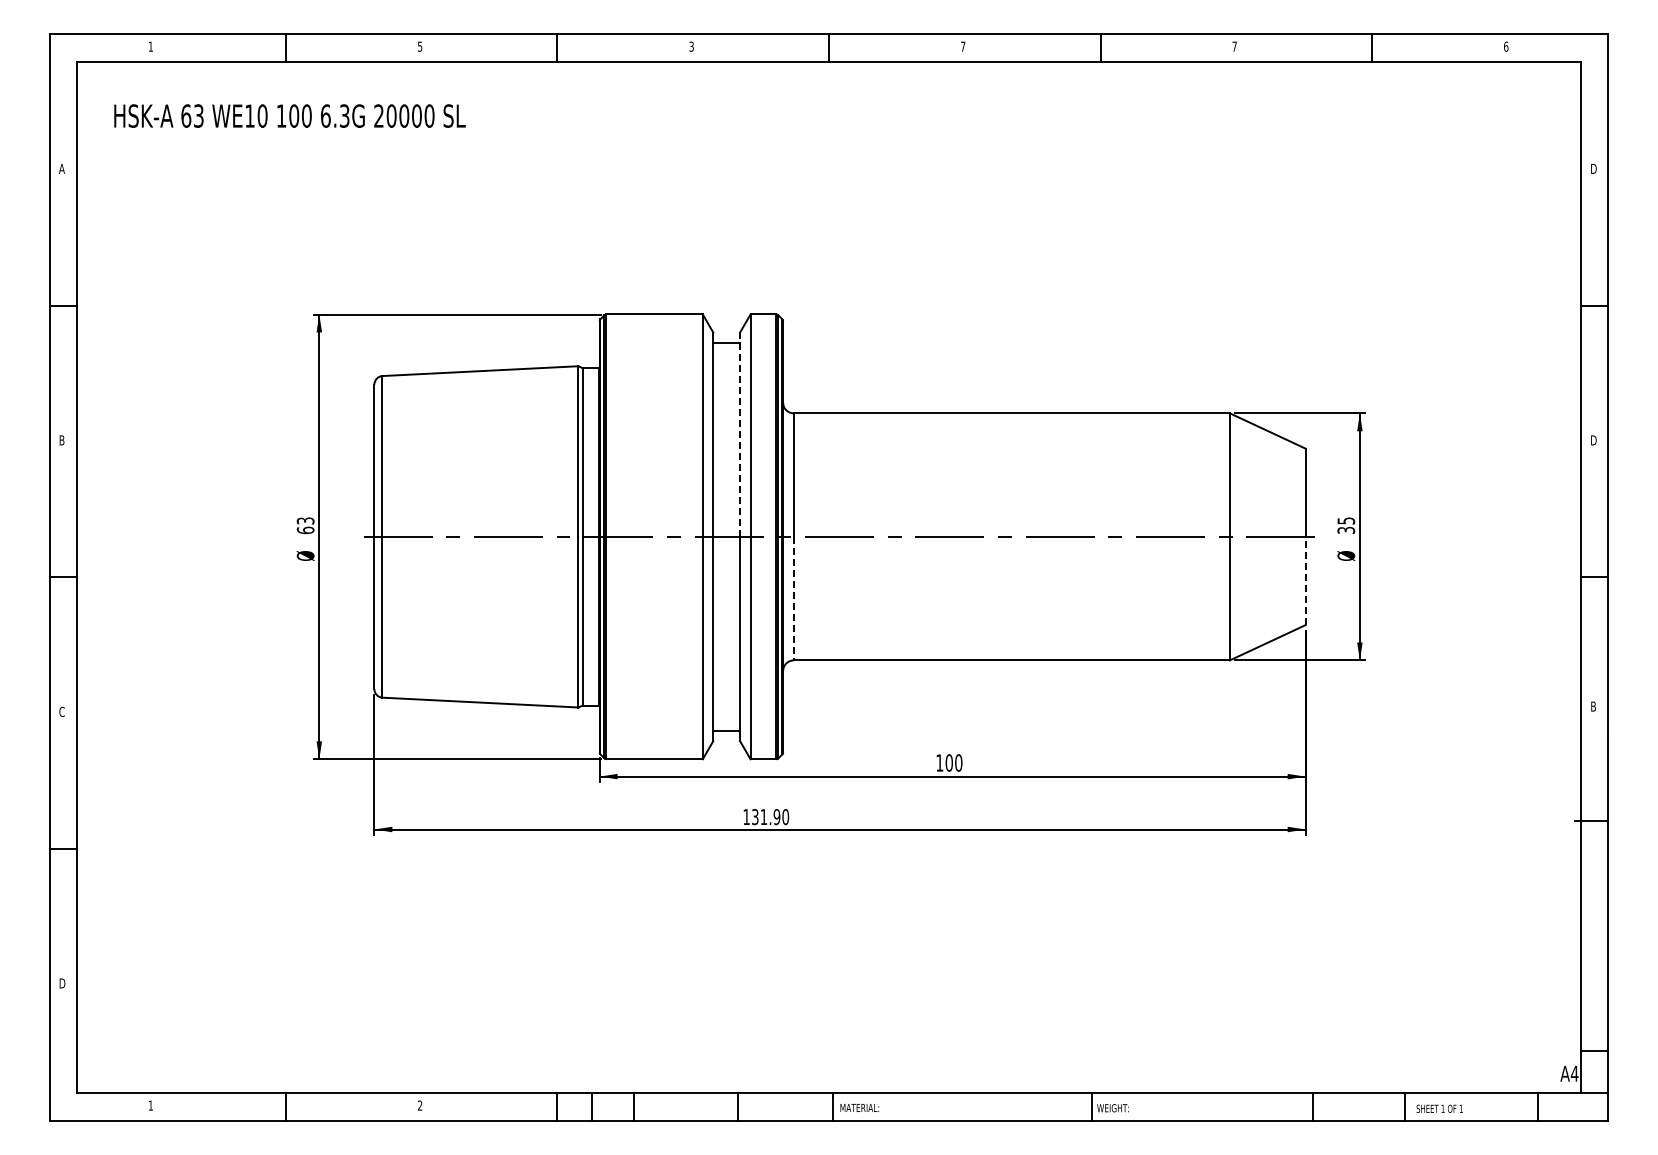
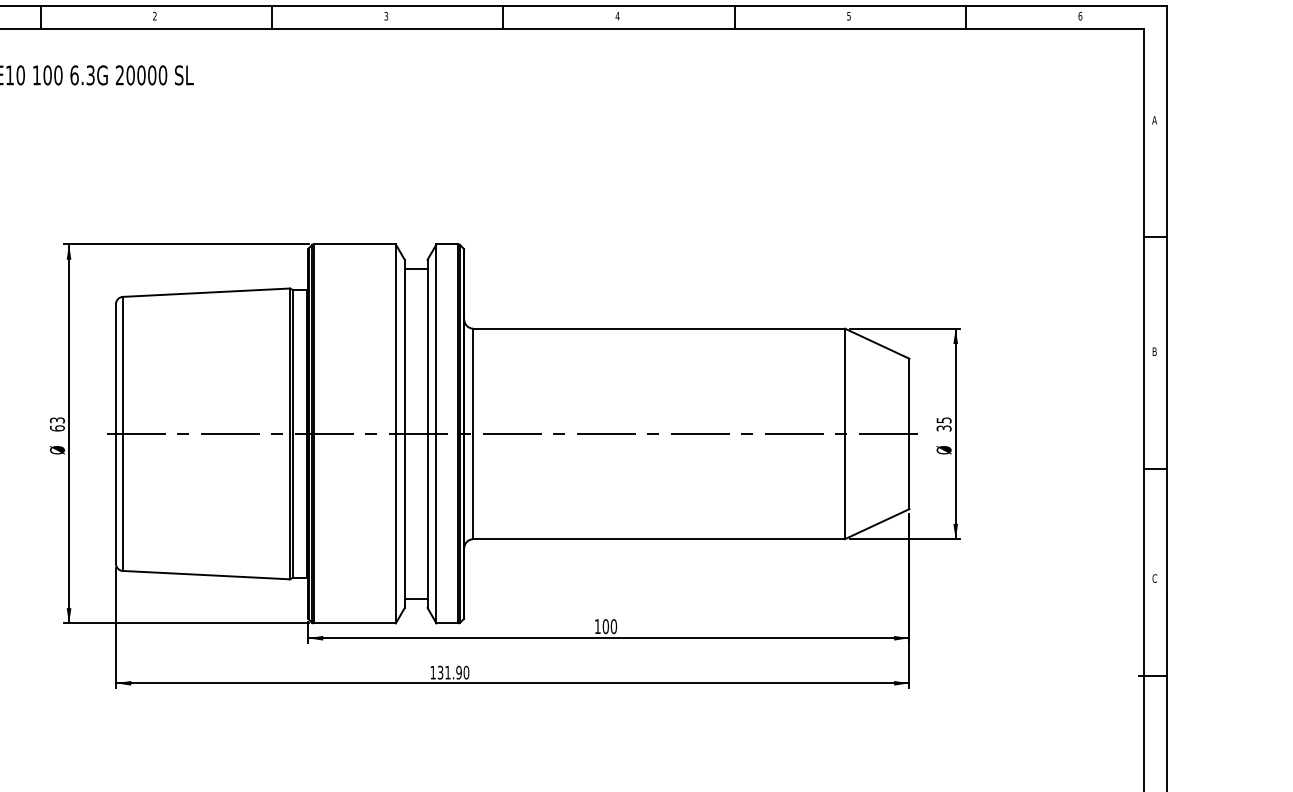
text: (420, 46) -> (155, 16), 5 -> 2
text: (962, 46) -> (617, 16), 7 -> 4
text: (1234, 46) -> (848, 16), 7 -> 5
text: (1593, 168) -> (1154, 120), D -> A
line: (740, 434) -> (427, 346), dashed -> solid
text: (1594, 440) -> (1155, 351), D -> B
line: (1305, 580) -> (909, 471), dashed -> solid
line: (793, 598) -> (473, 486), dashed -> solid
text: (1593, 706) -> (1154, 578), B -> C

